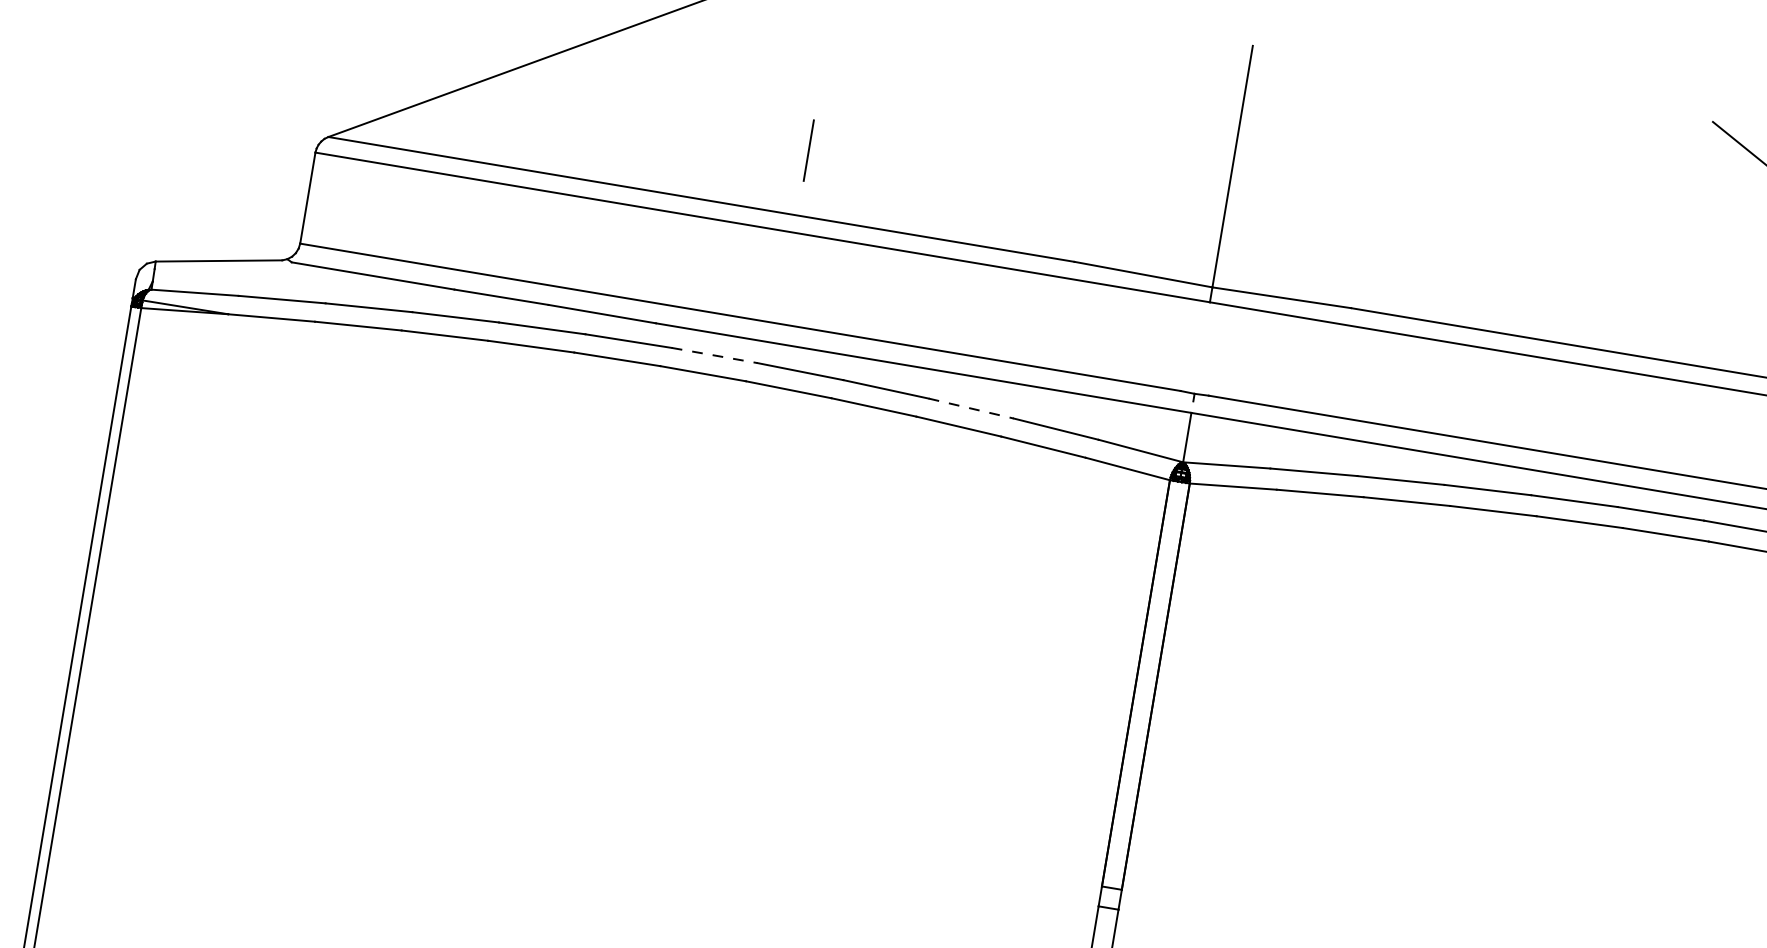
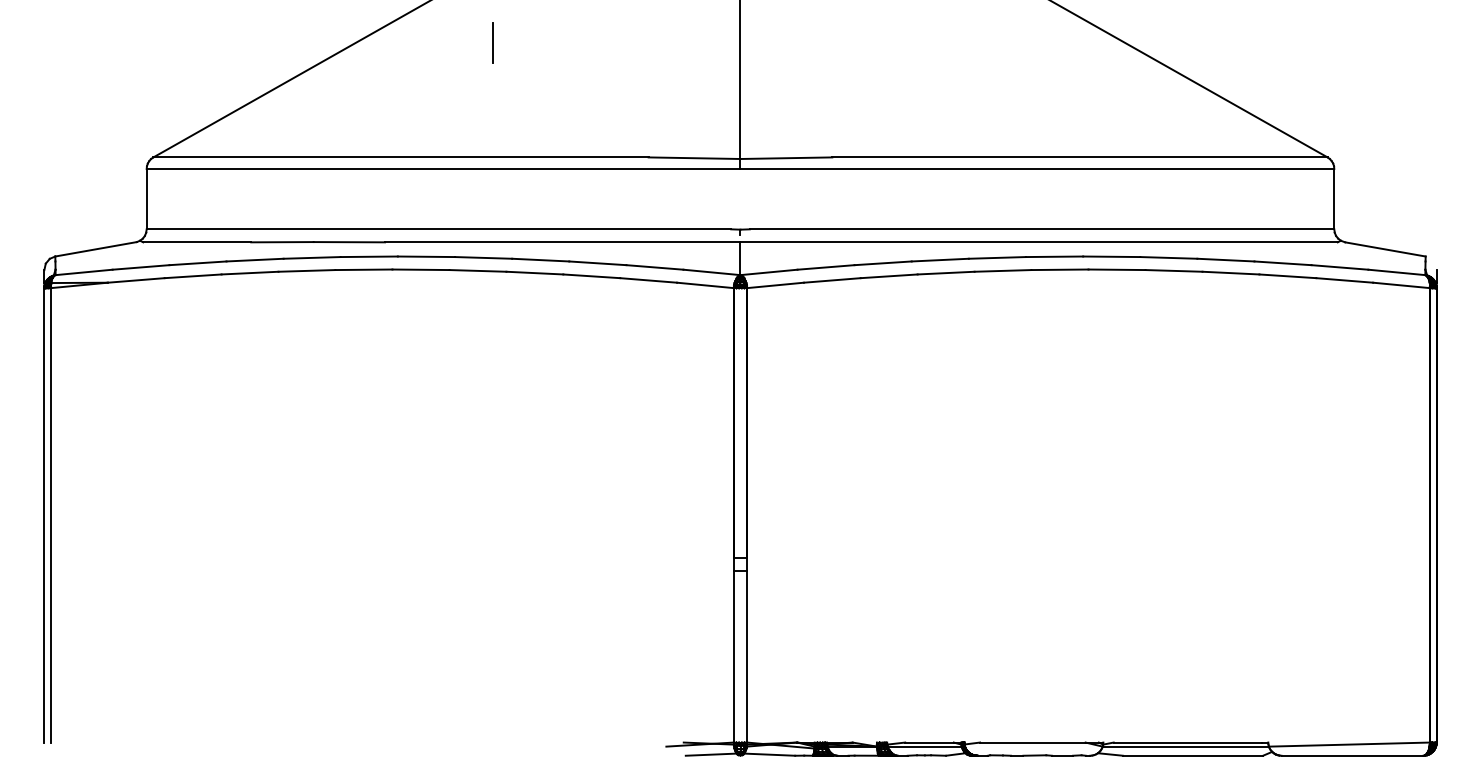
line: (808, 149) -> (492, 42), moved
line: (714, 355) -> (426, 256), dashed -> solid
line: (970, 408) -> (597, 263), dashed -> solid

